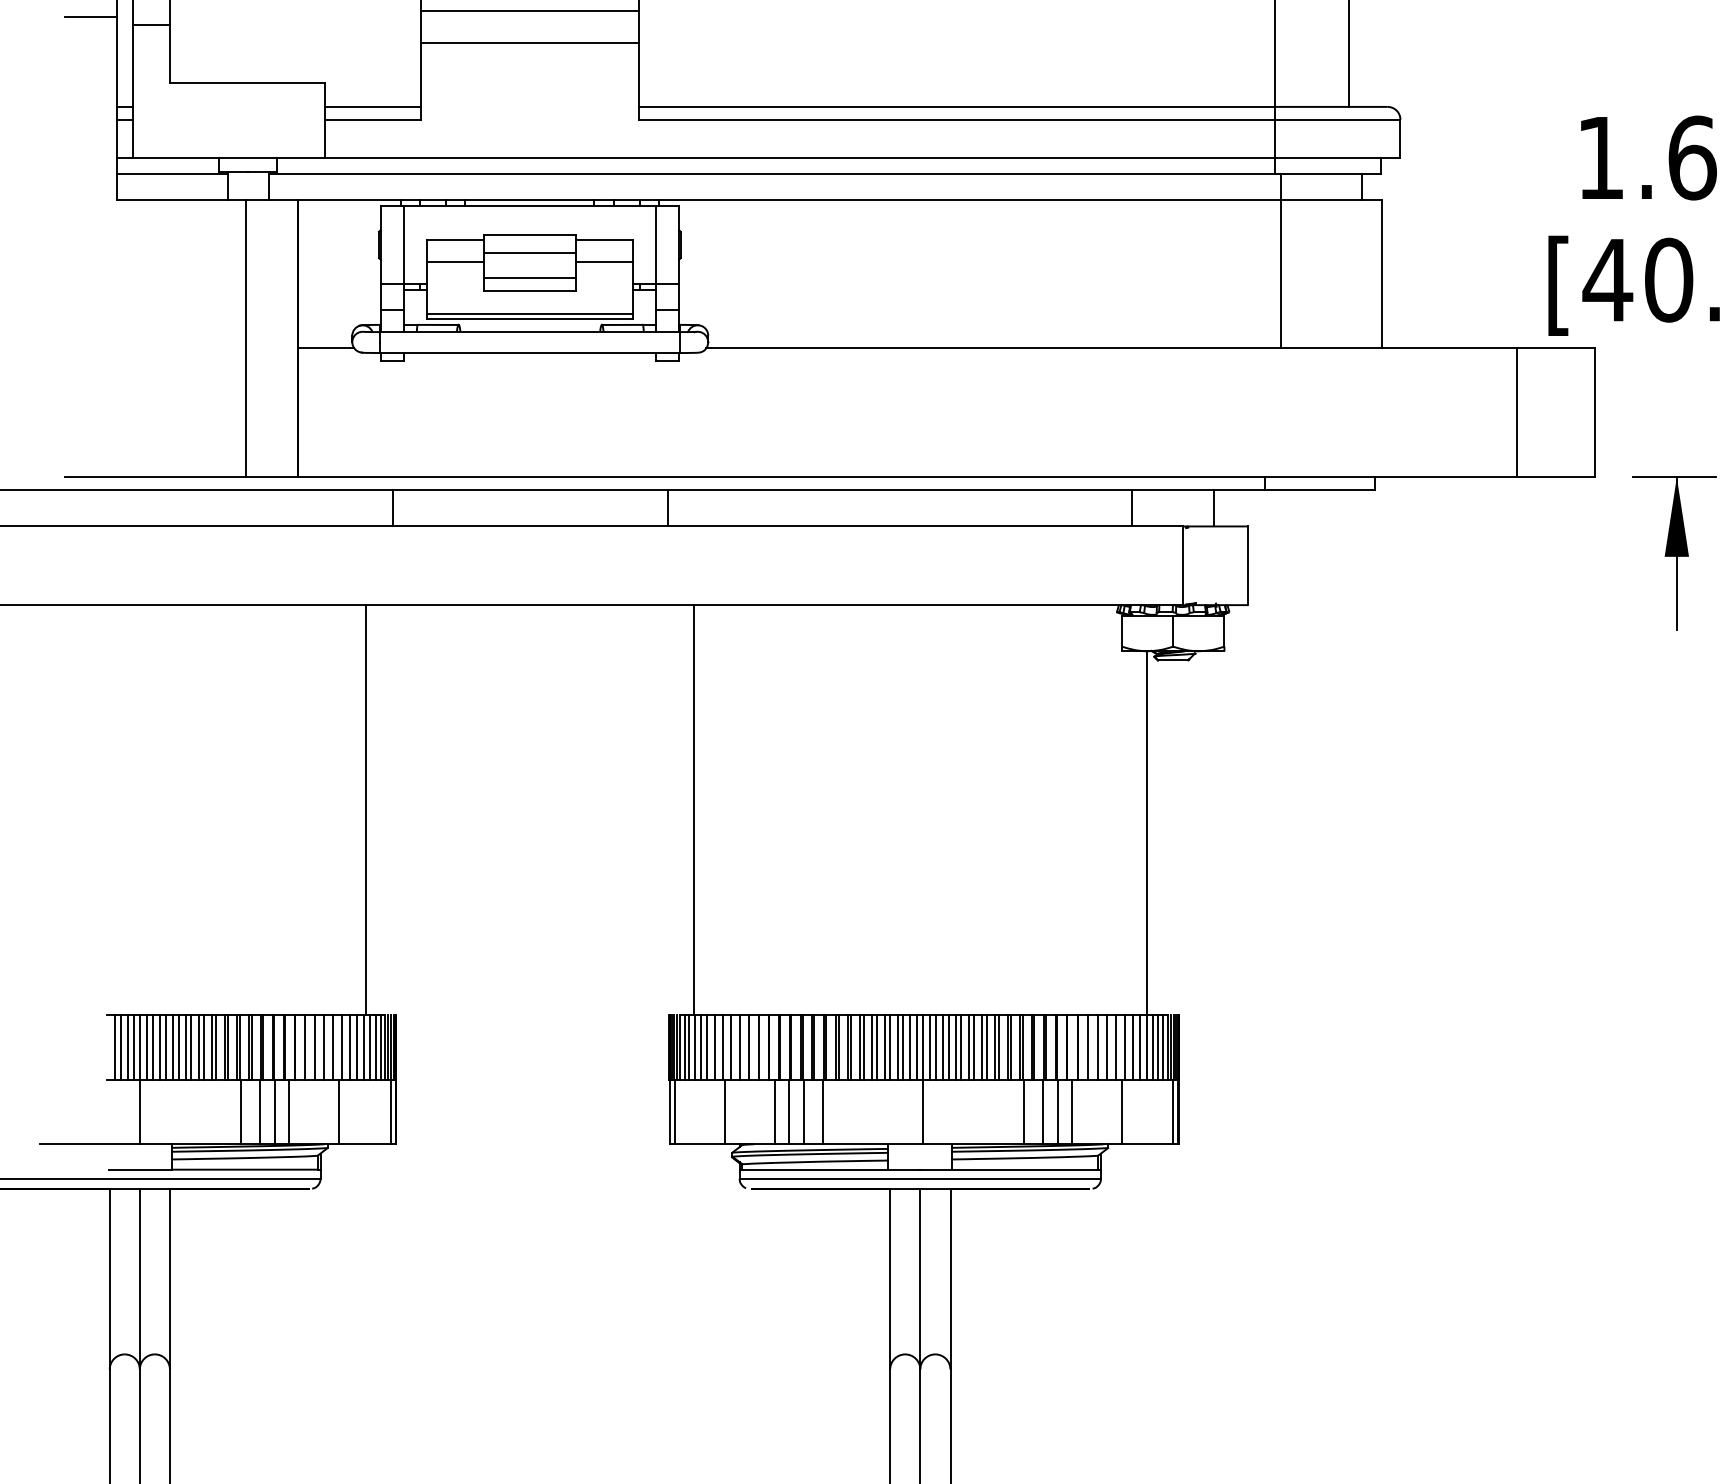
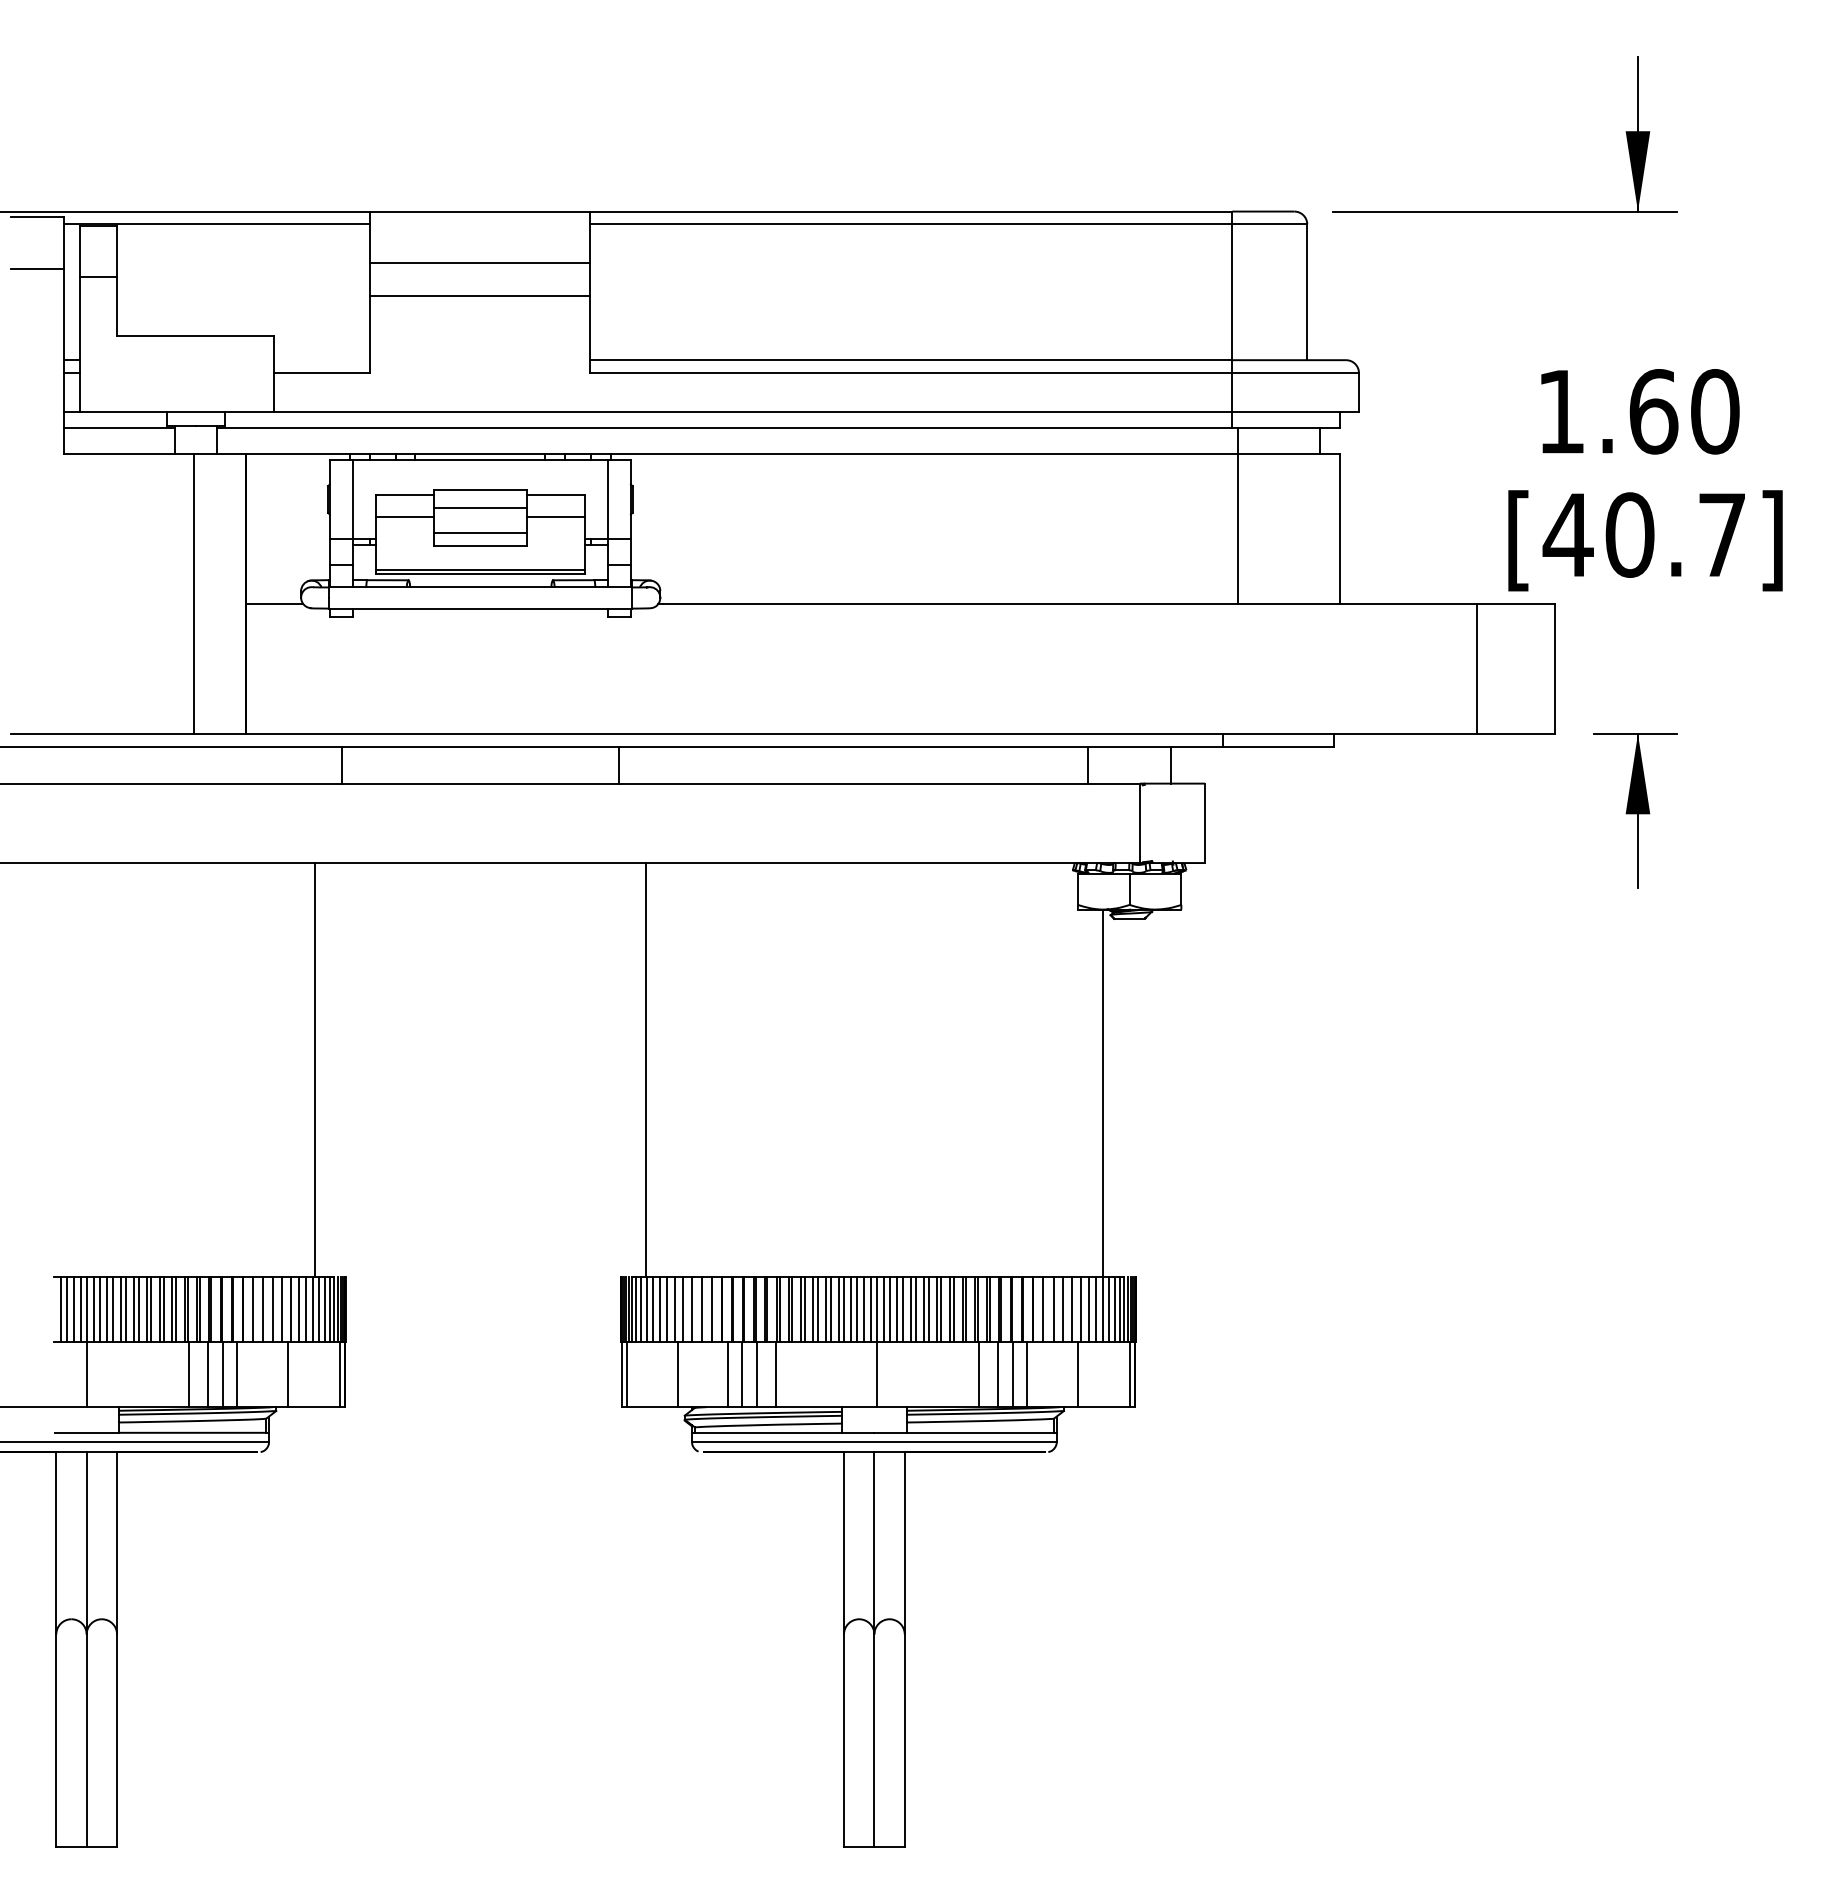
line: (372, 107) -> (321, 360), removed

